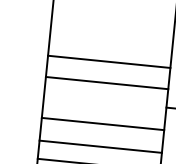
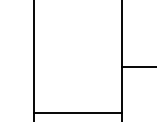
line: (108, 62) -> (77, 38), removed
line: (106, 82) -> (77, 53), removed
line: (102, 124) -> (77, 83), removed
line: (100, 146) -> (77, 99), removed

